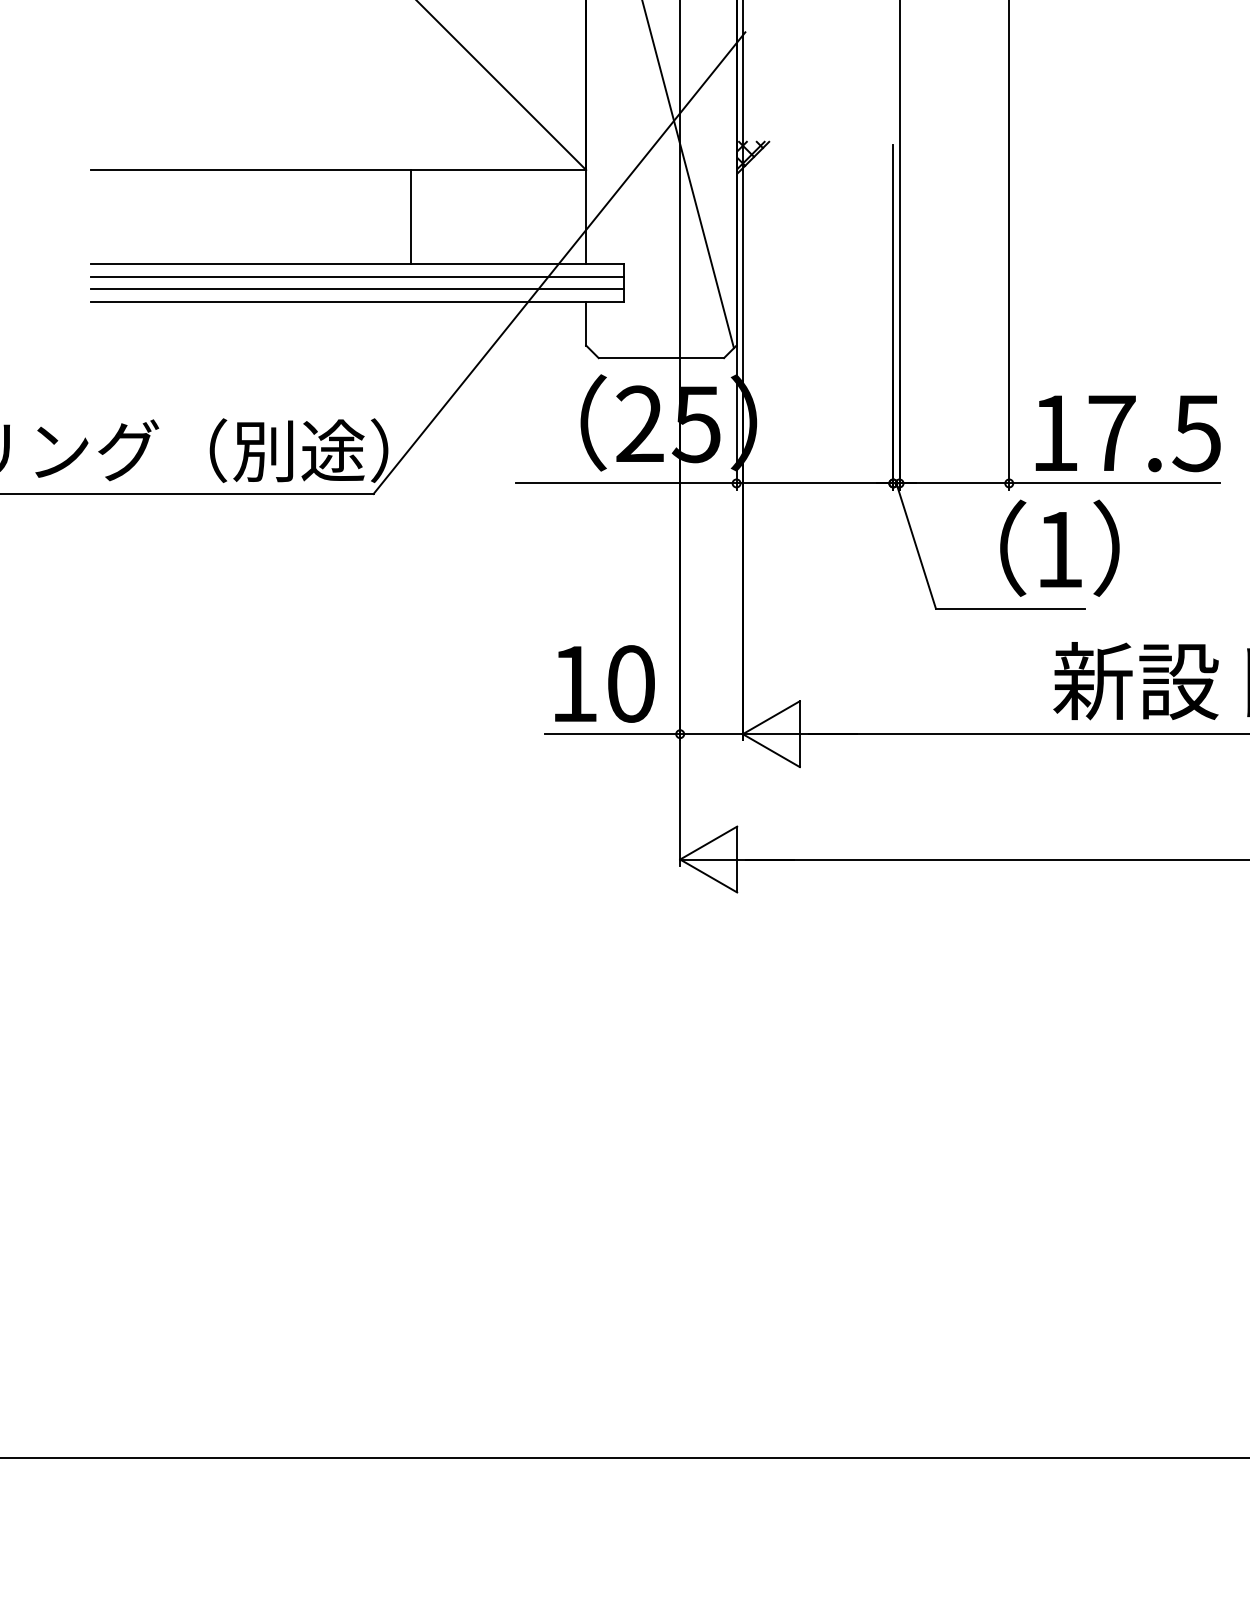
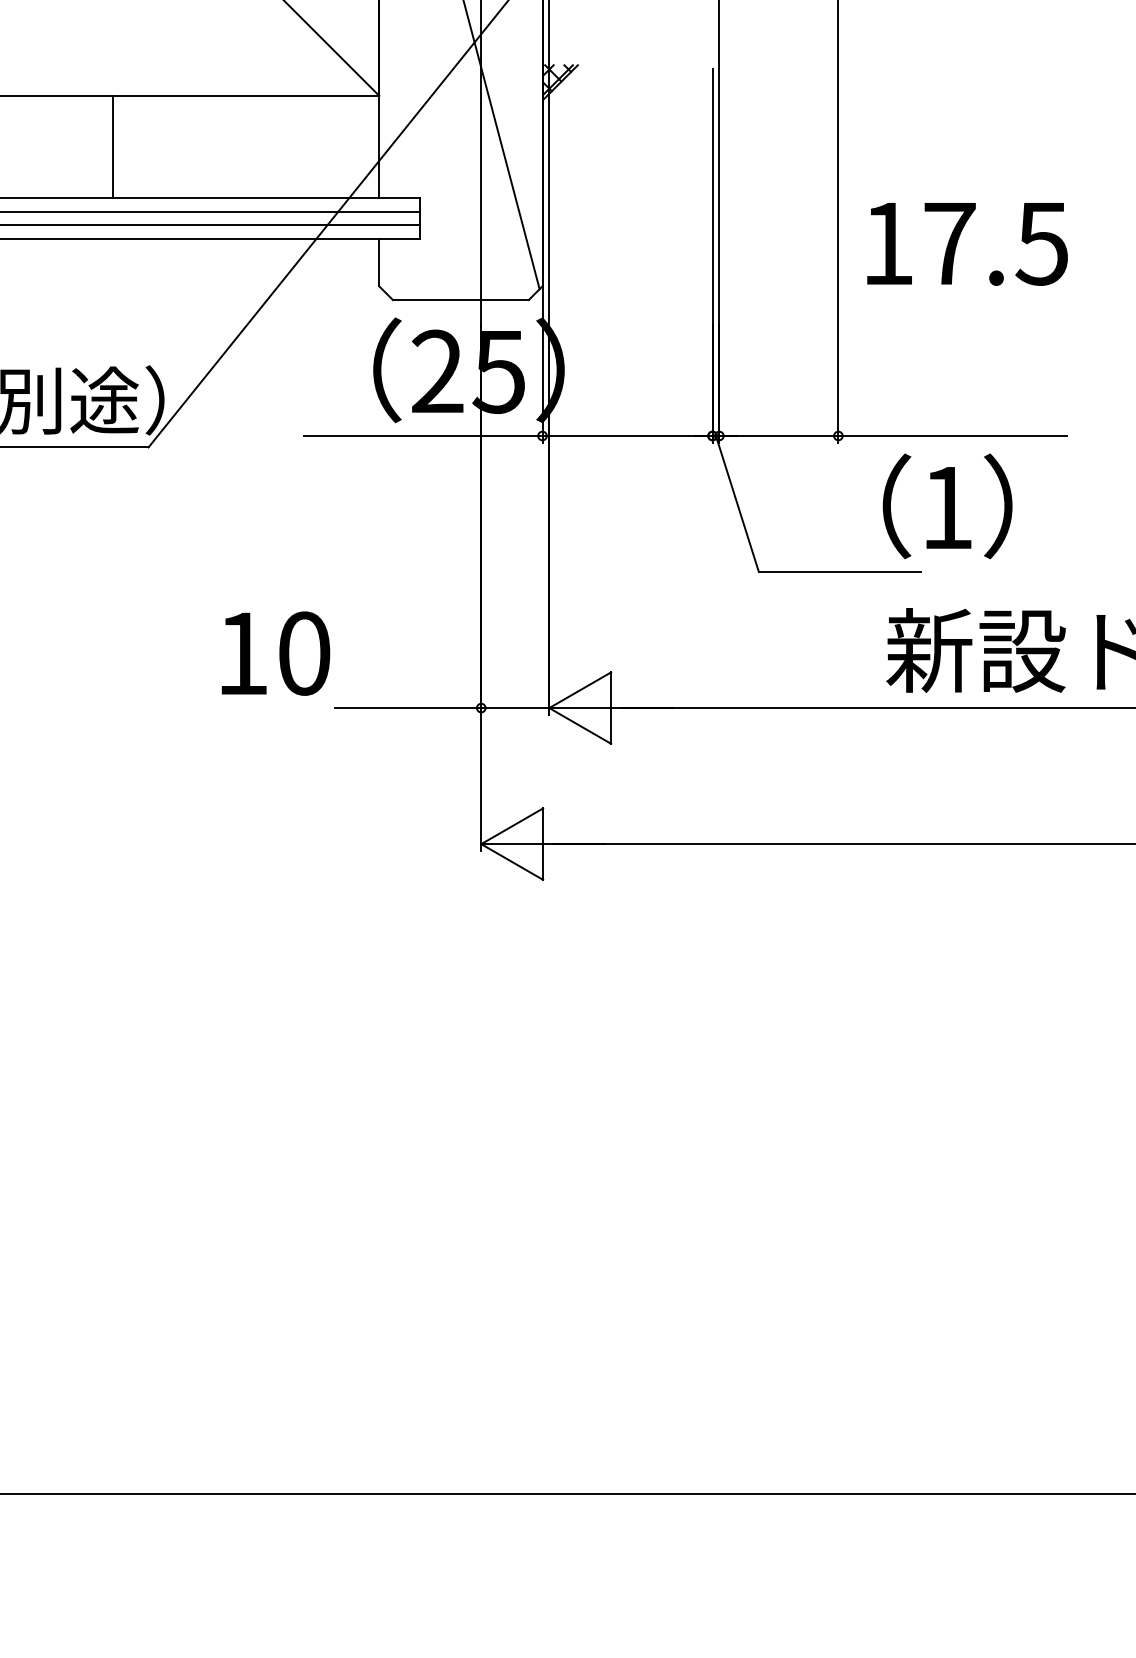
line: (410, 217) -> (112, 147), moved
text: (1127, 433) -> (966, 243), moved
text: (1059, 547) -> (947, 505), moved
text: (604, 683) -> (275, 653), moved

